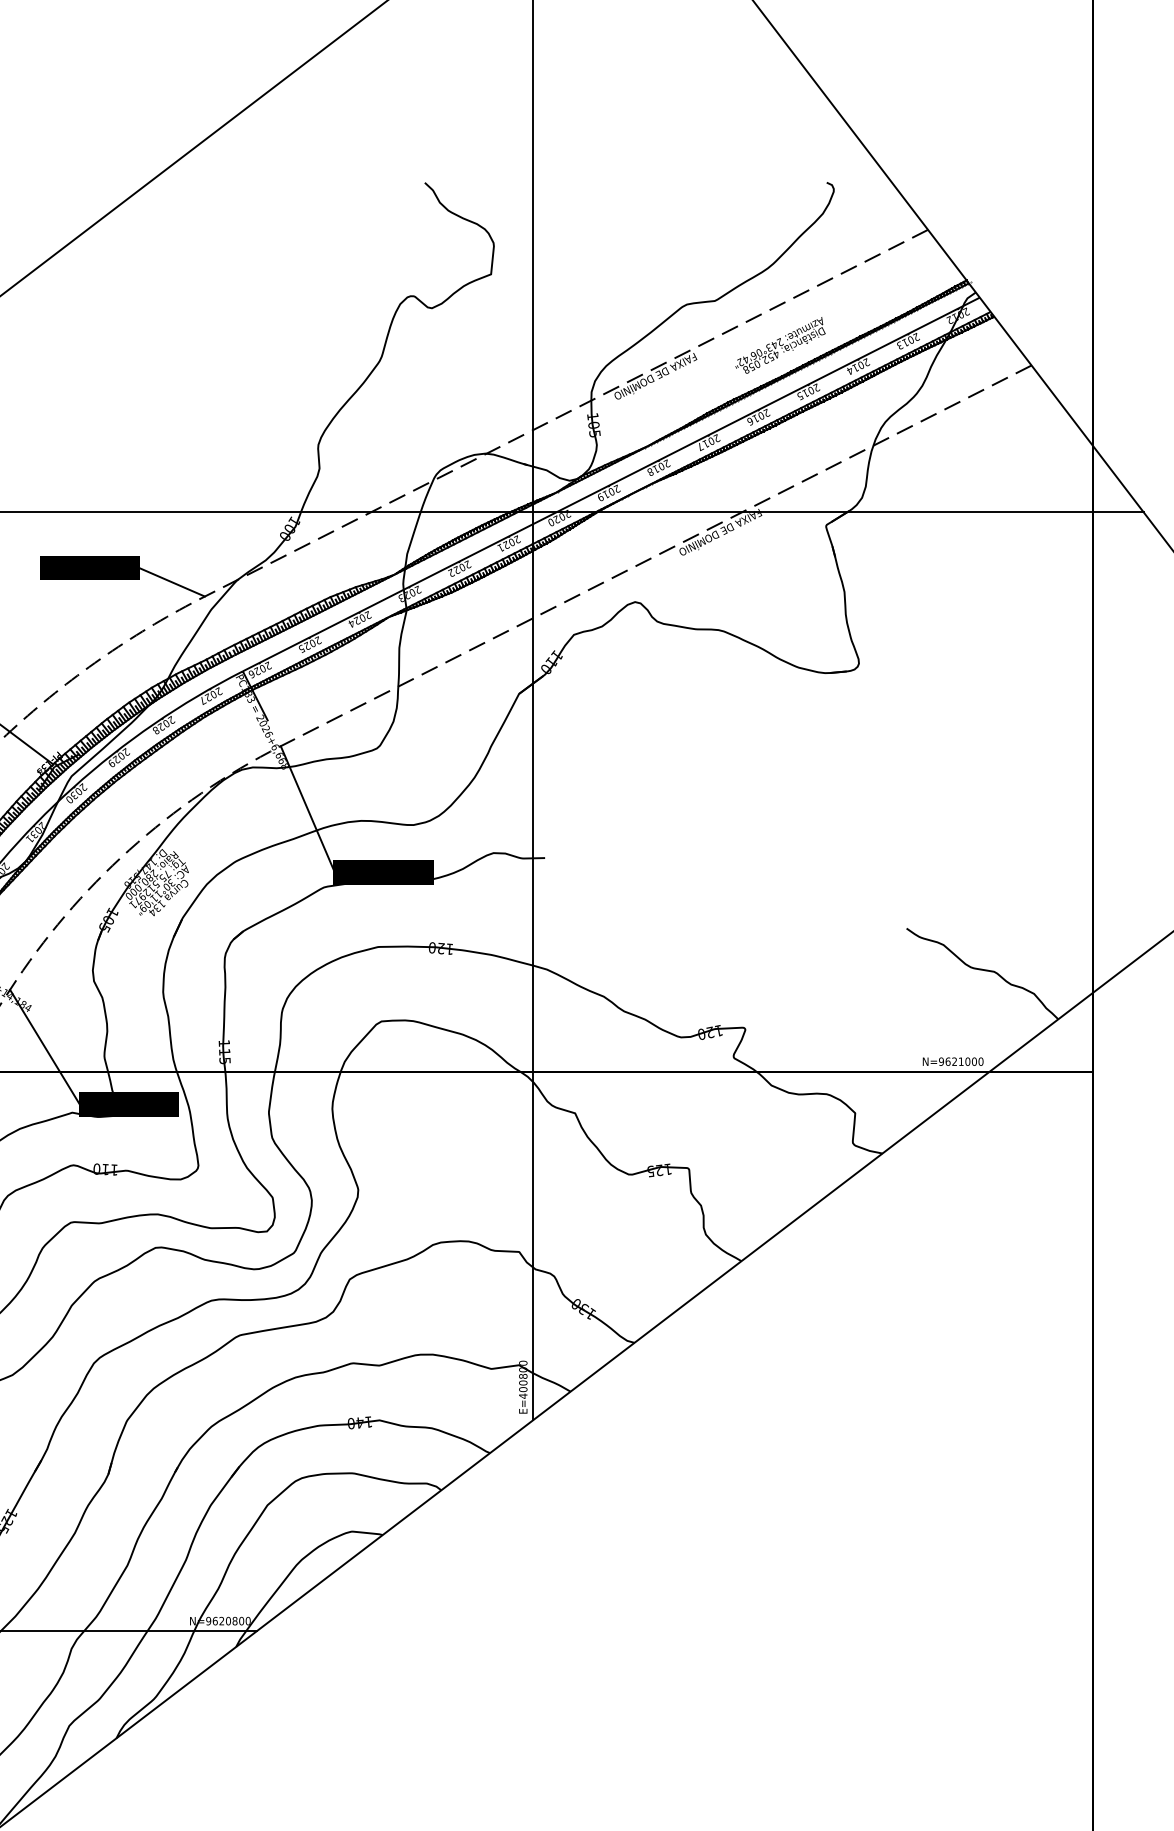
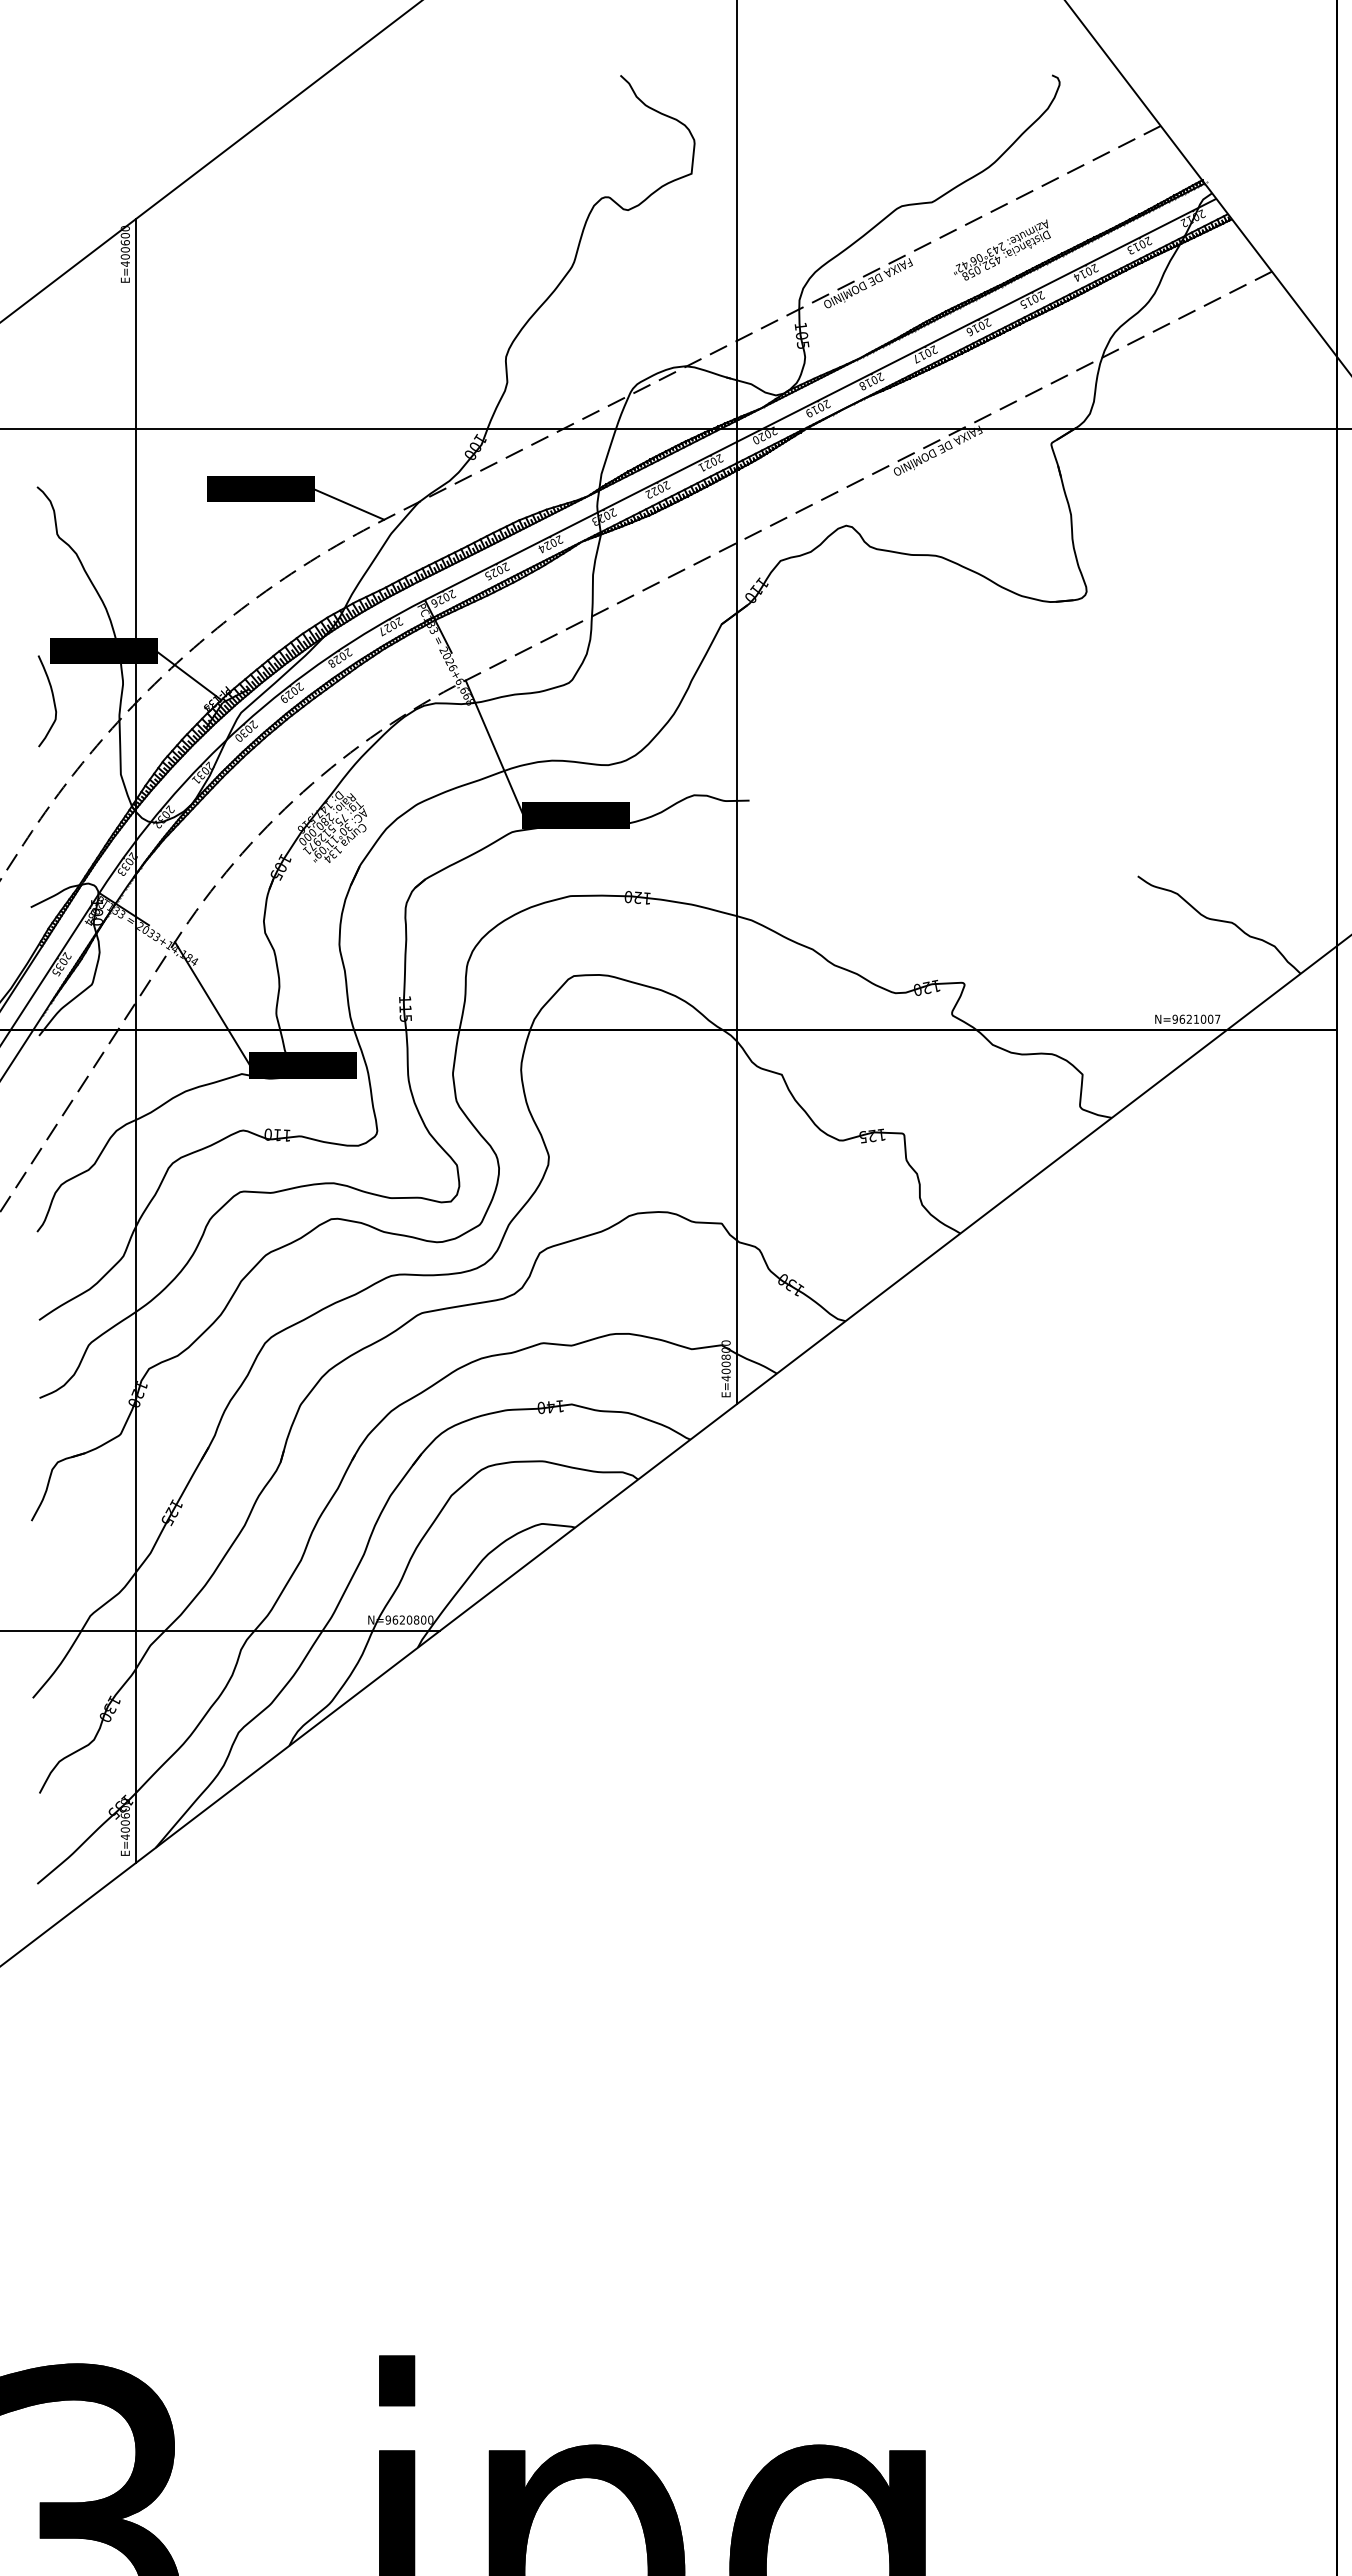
text: (980, 1060) -> (1217, 1018), N=9621000 -> N=9621007

